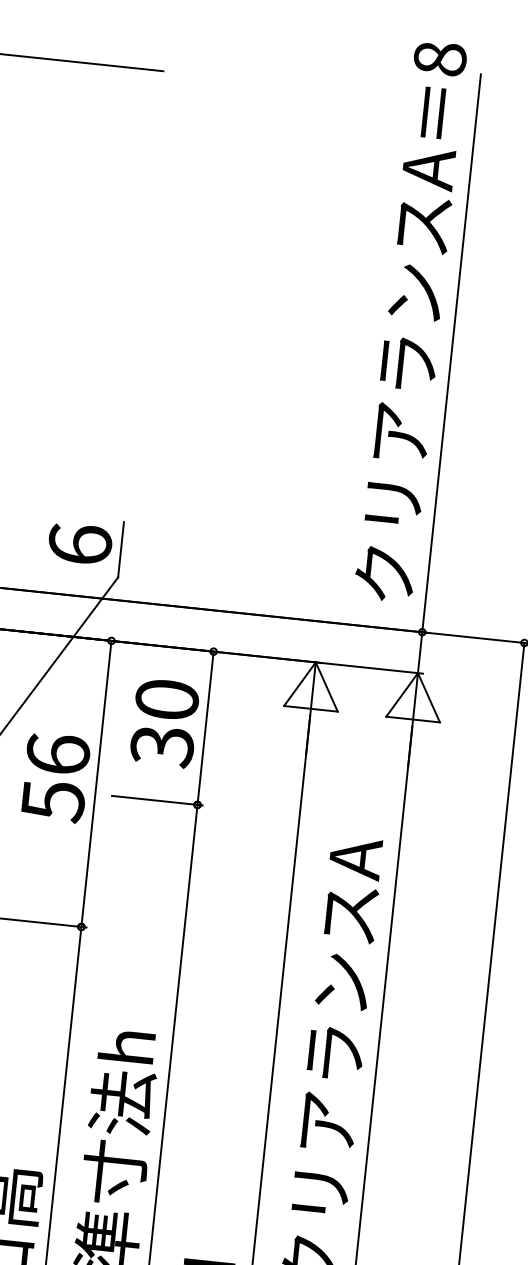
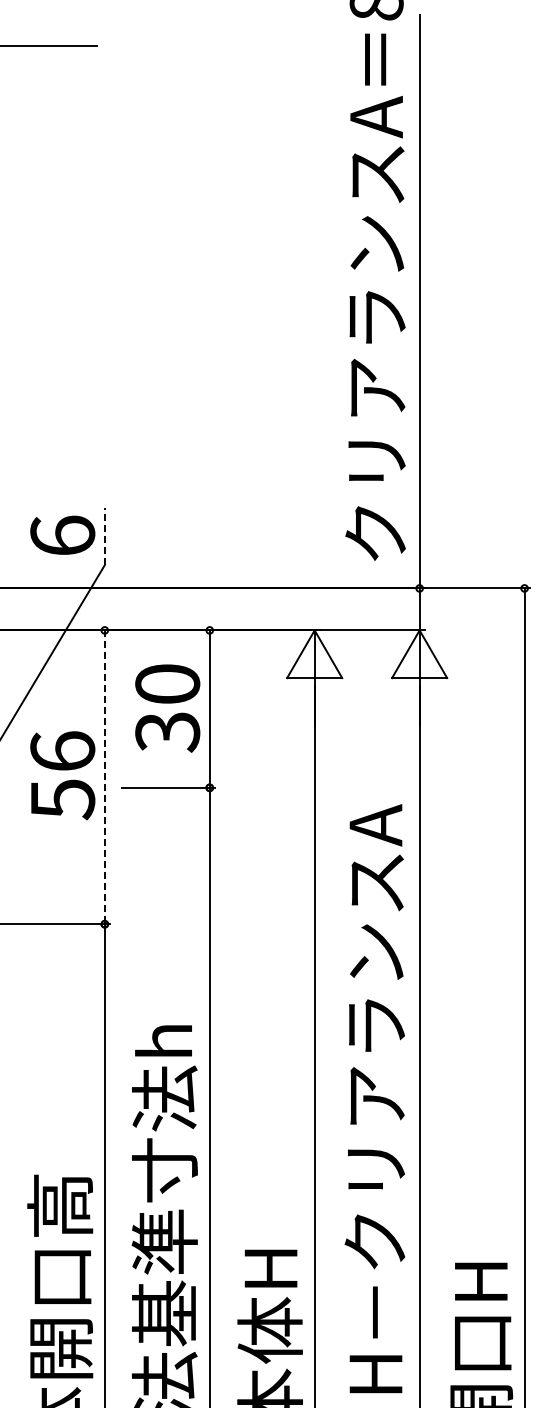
line: (120, 549) -> (104, 536), solid -> dashed
line: (96, 784) -> (104, 777), solid -> dashed

